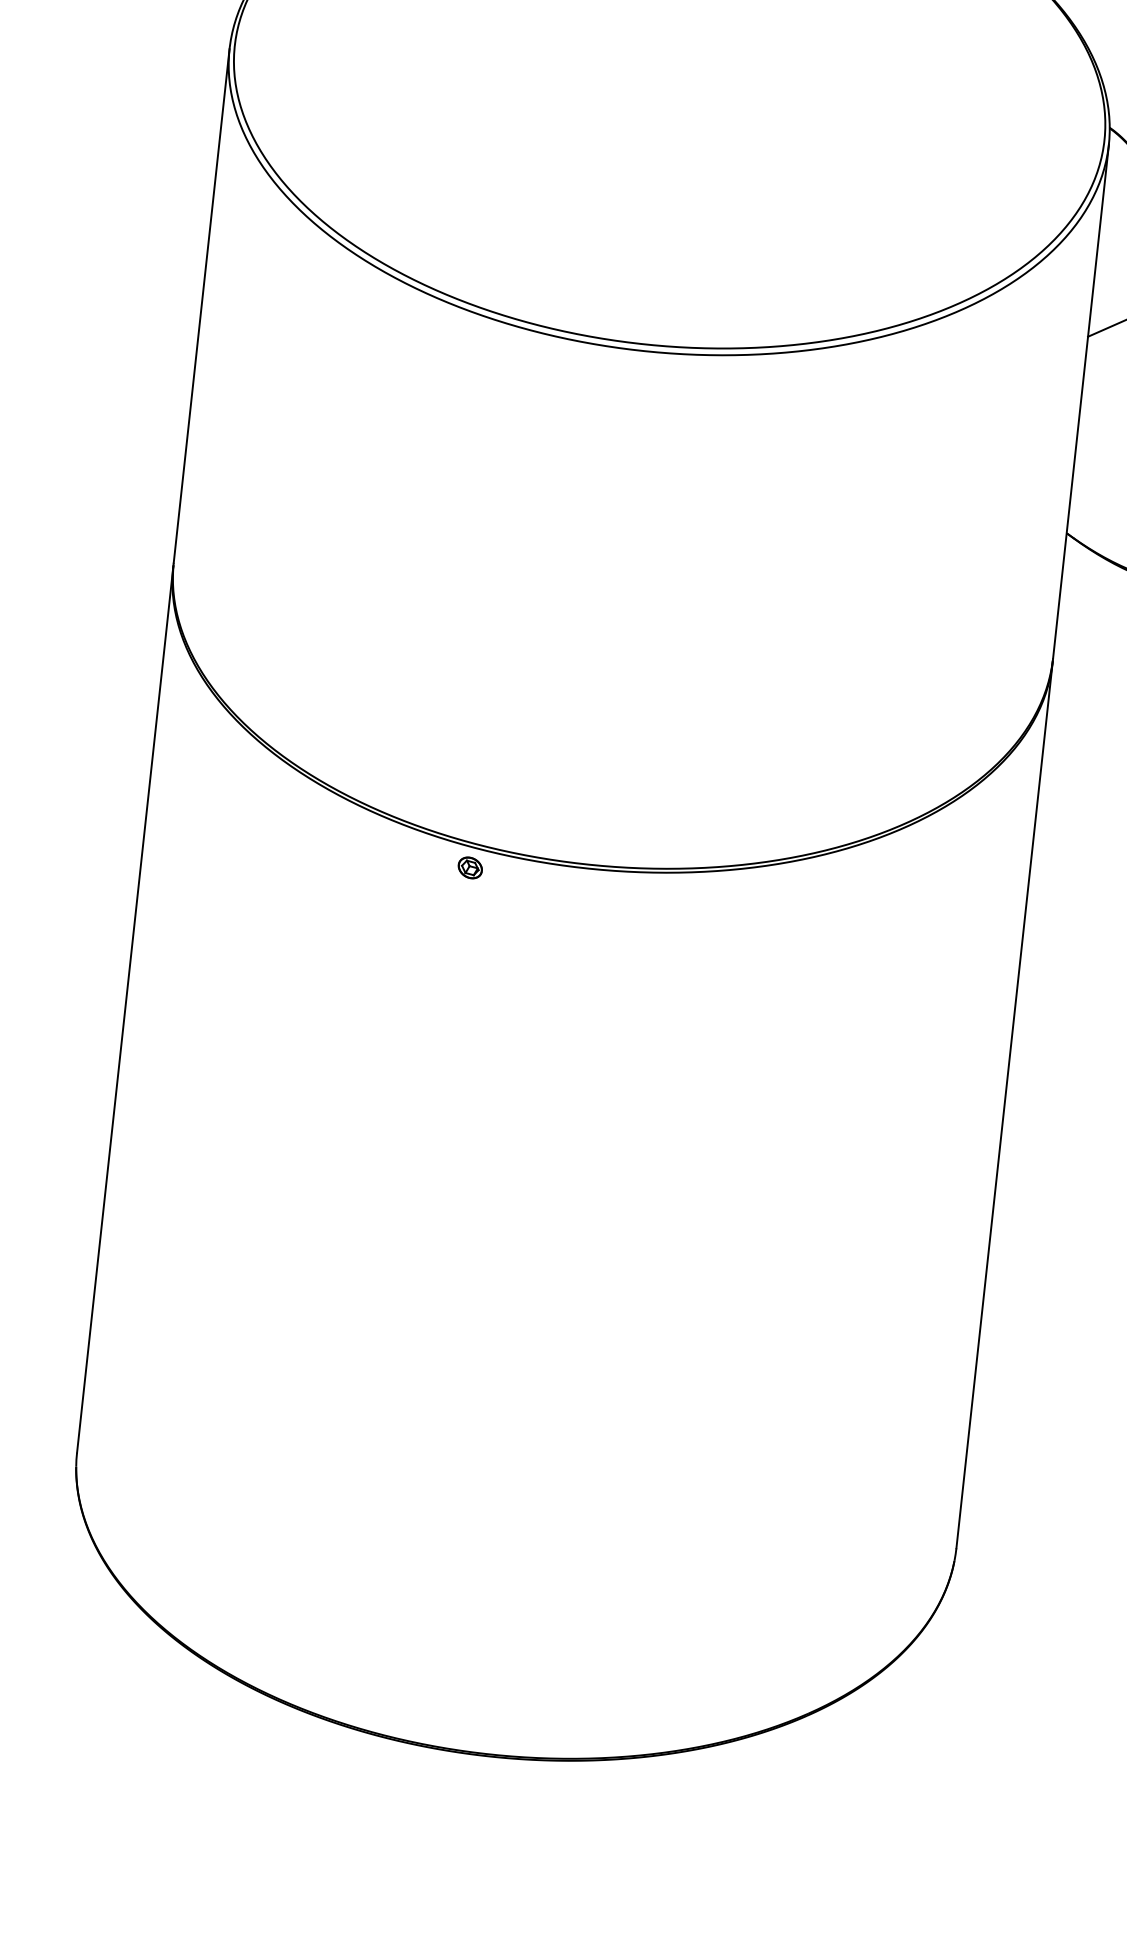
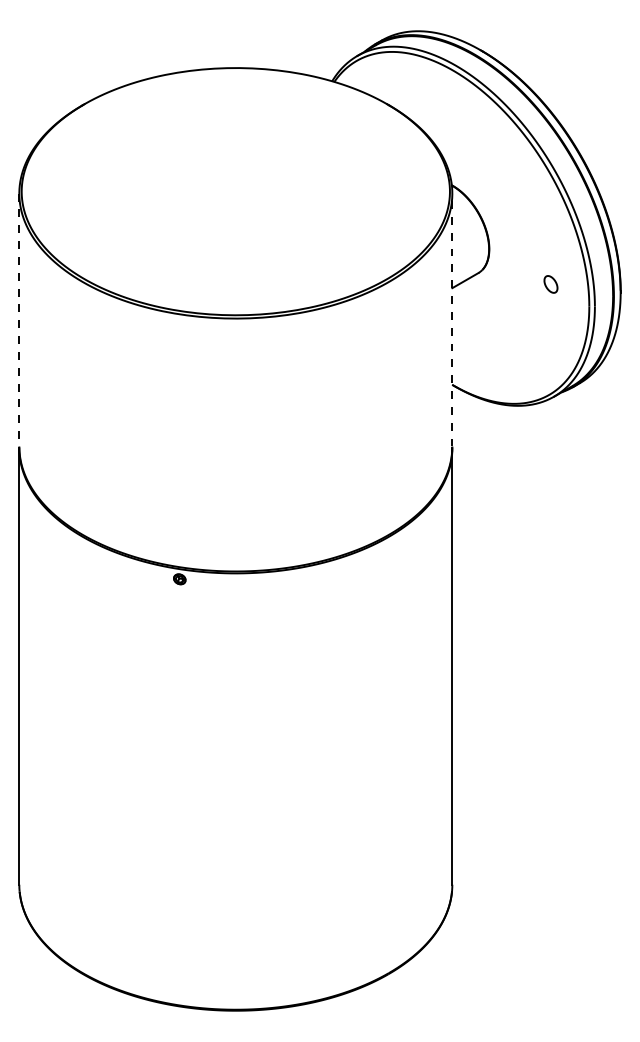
line: (201, 306) -> (19, 320), solid -> dashed
line: (1081, 400) -> (452, 319), solid -> dashed

